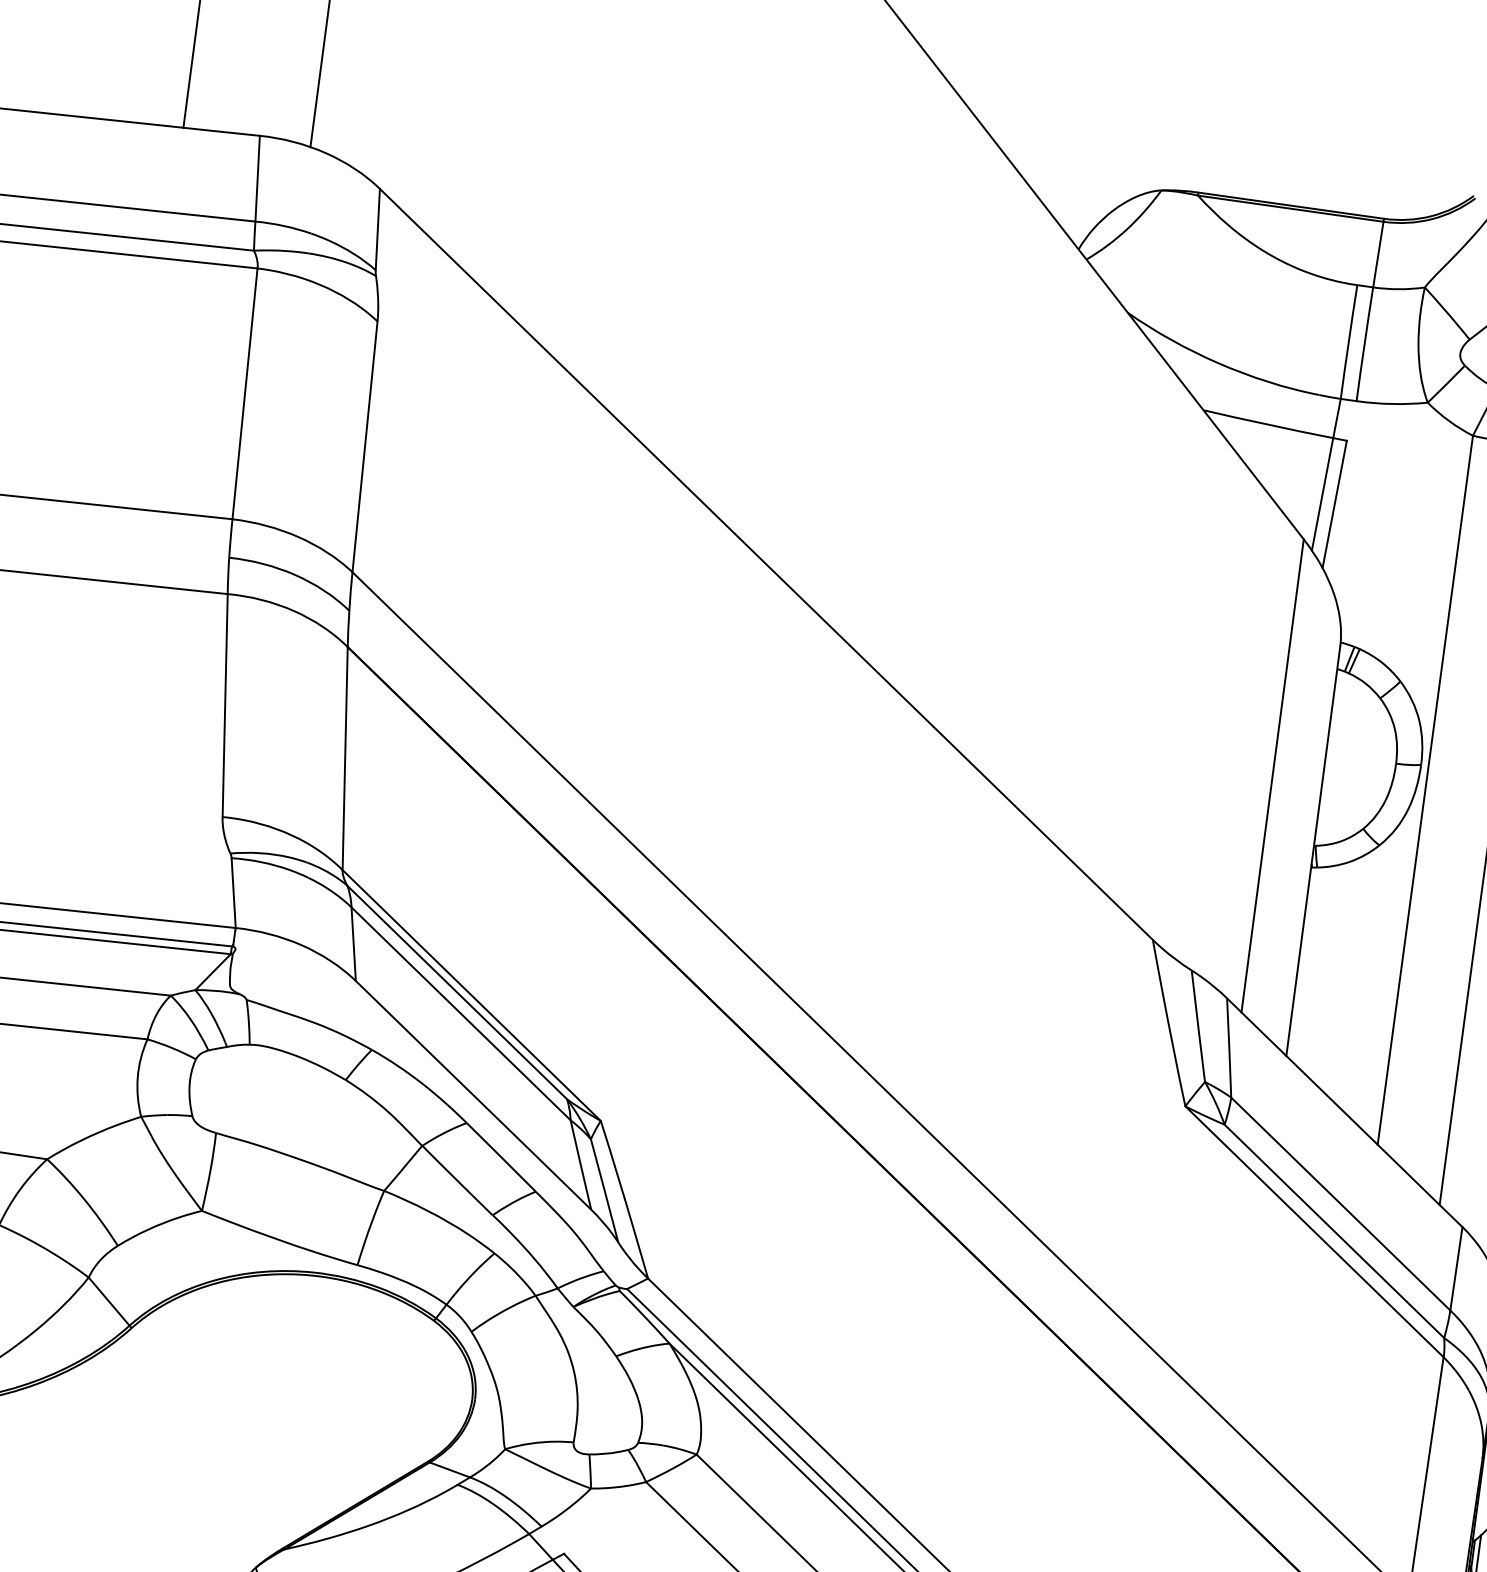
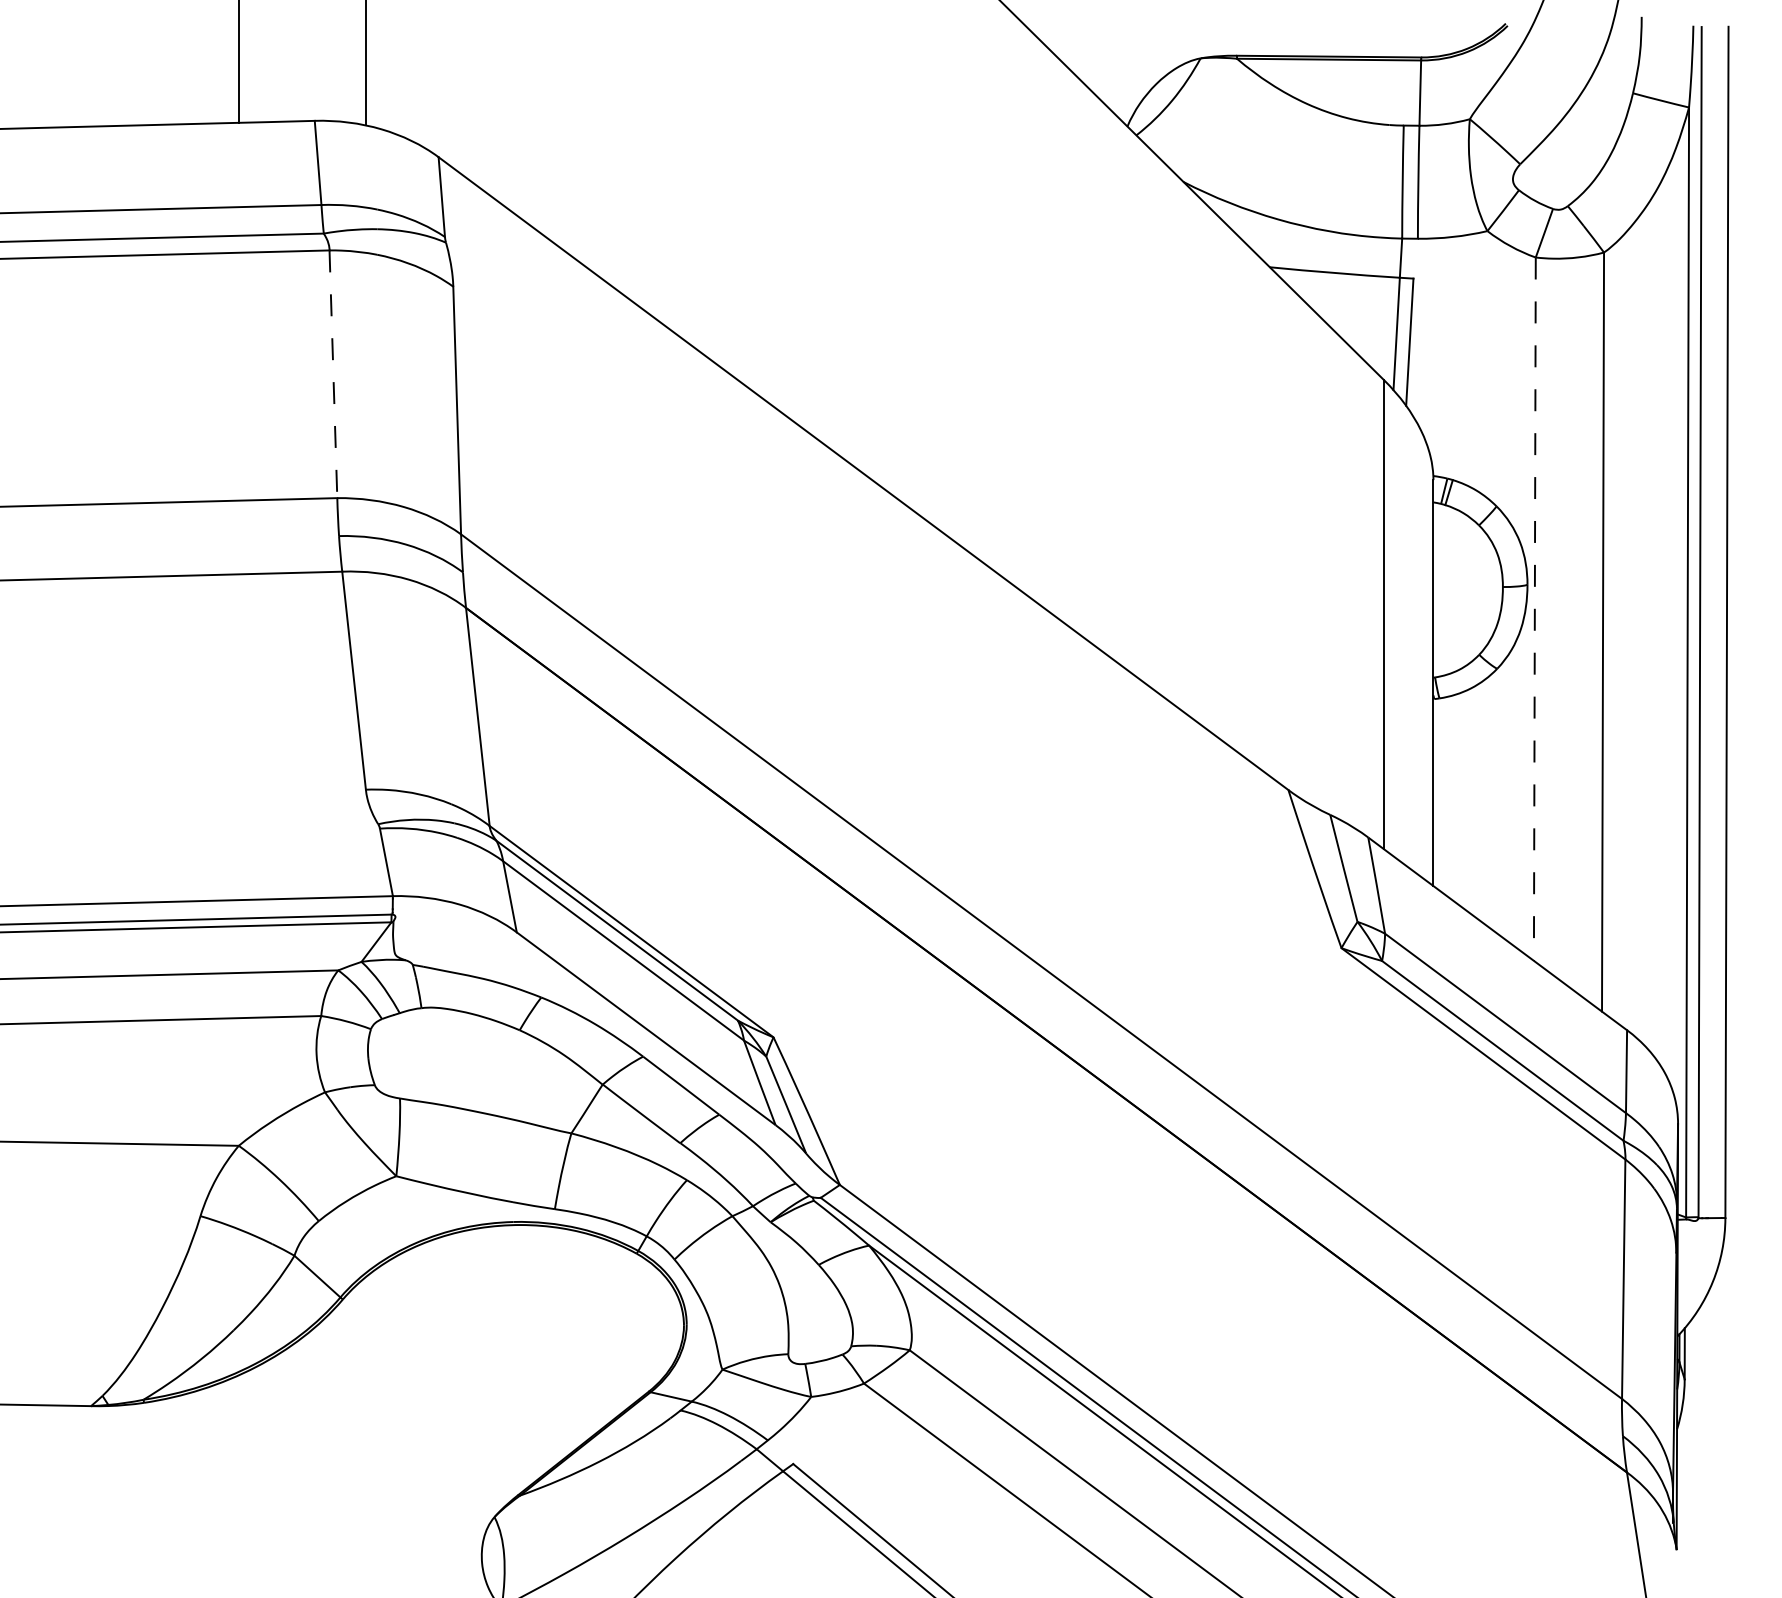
line: (245, 394) -> (333, 374), solid -> dashed
line: (1424, 790) -> (1534, 609), solid -> dashed

